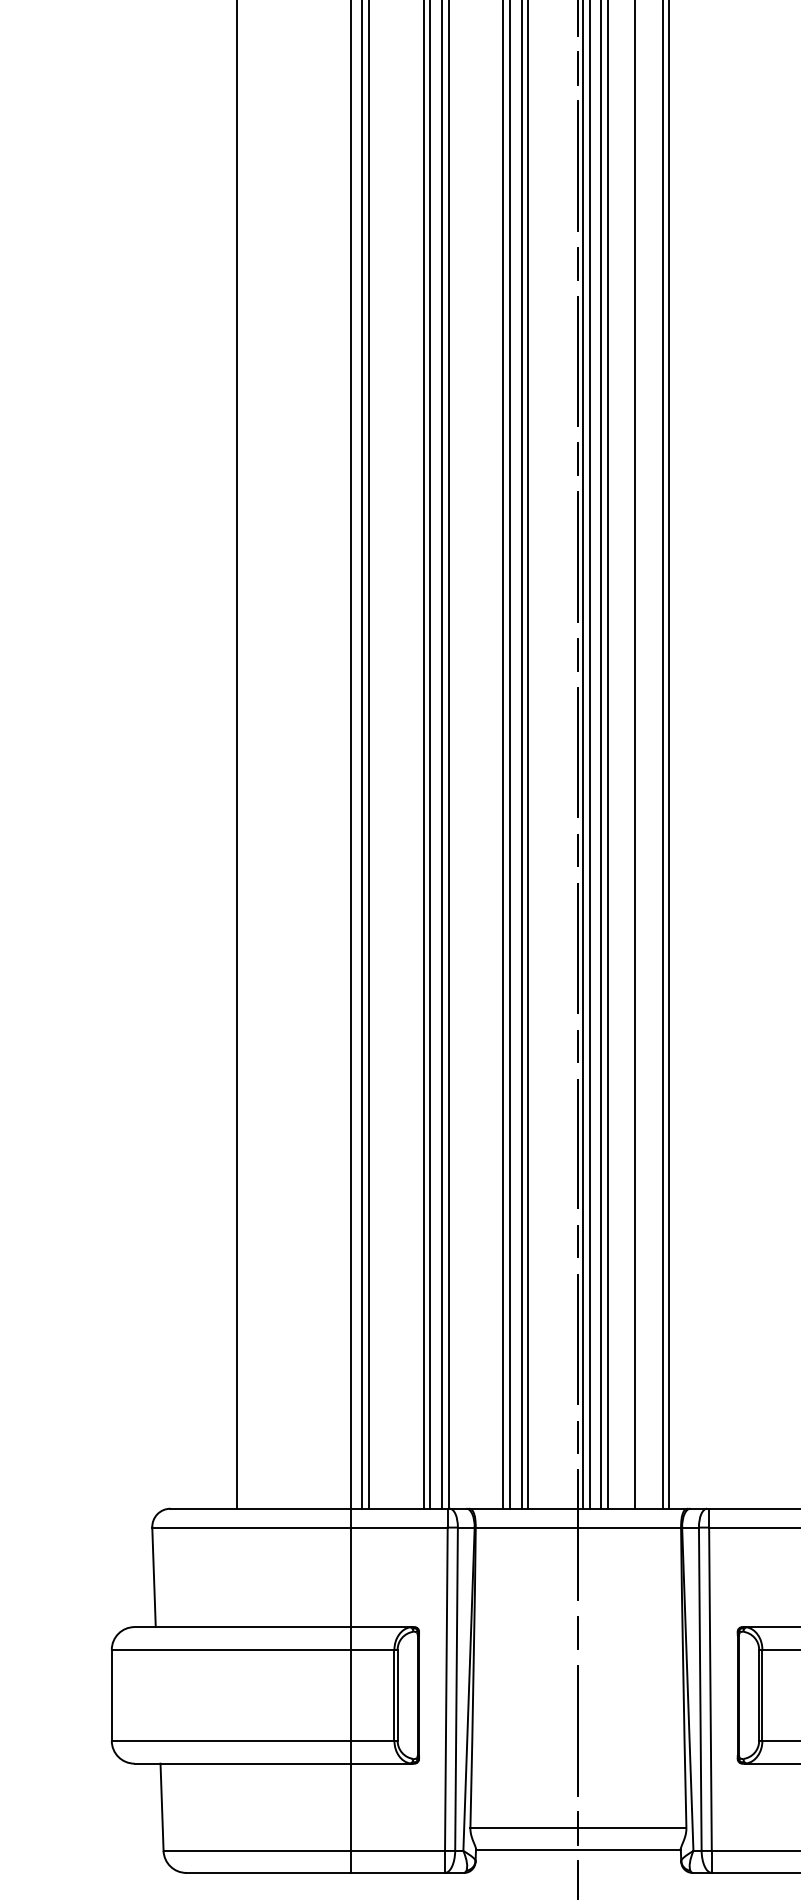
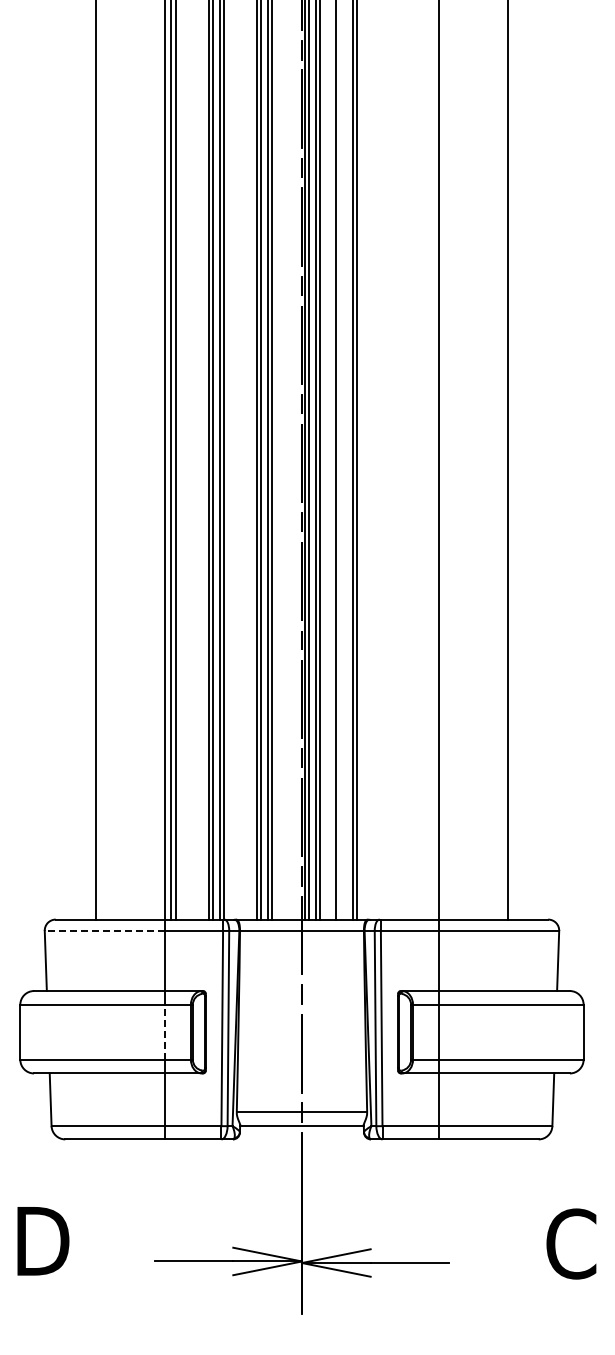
line: (251, 1526) -> (104, 930), solid -> dashed
line: (350, 1694) -> (164, 1031), solid -> dashed

